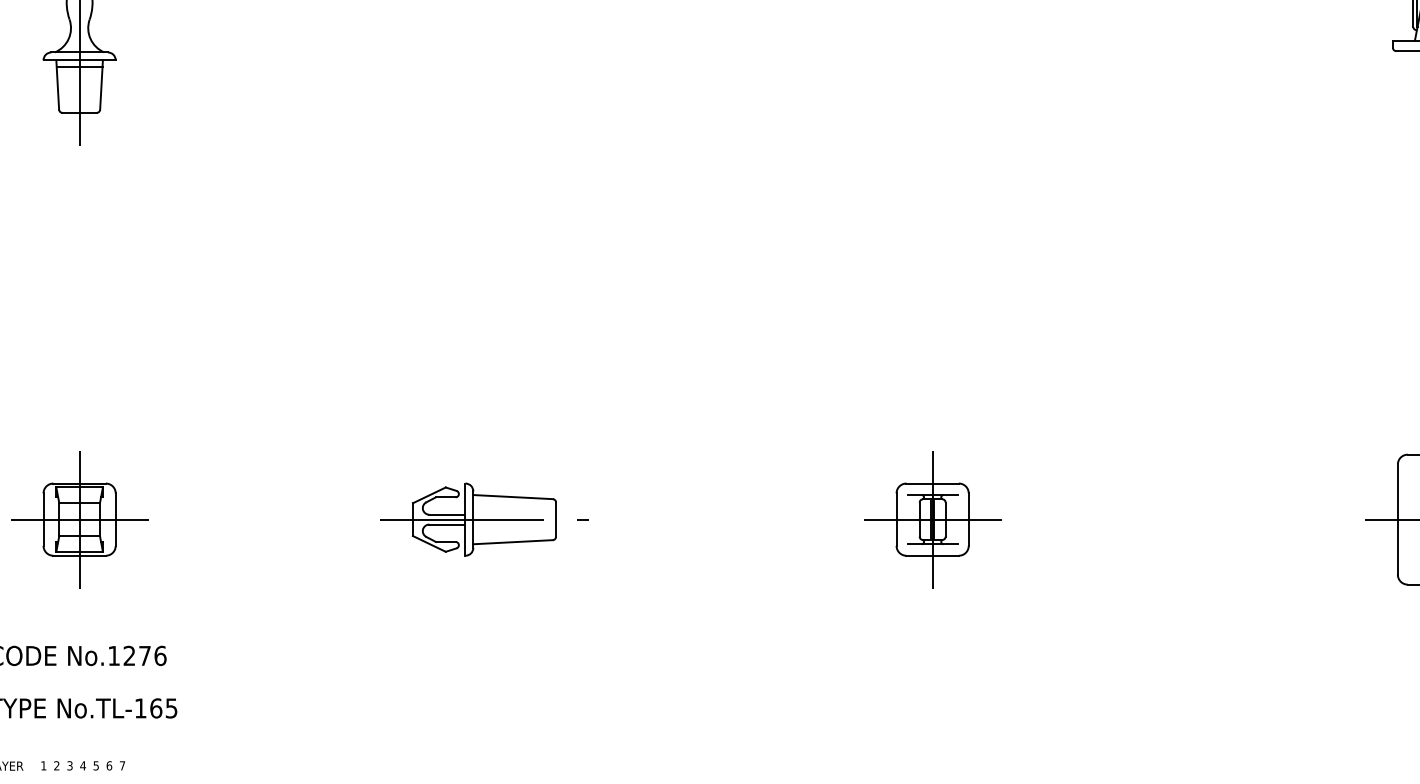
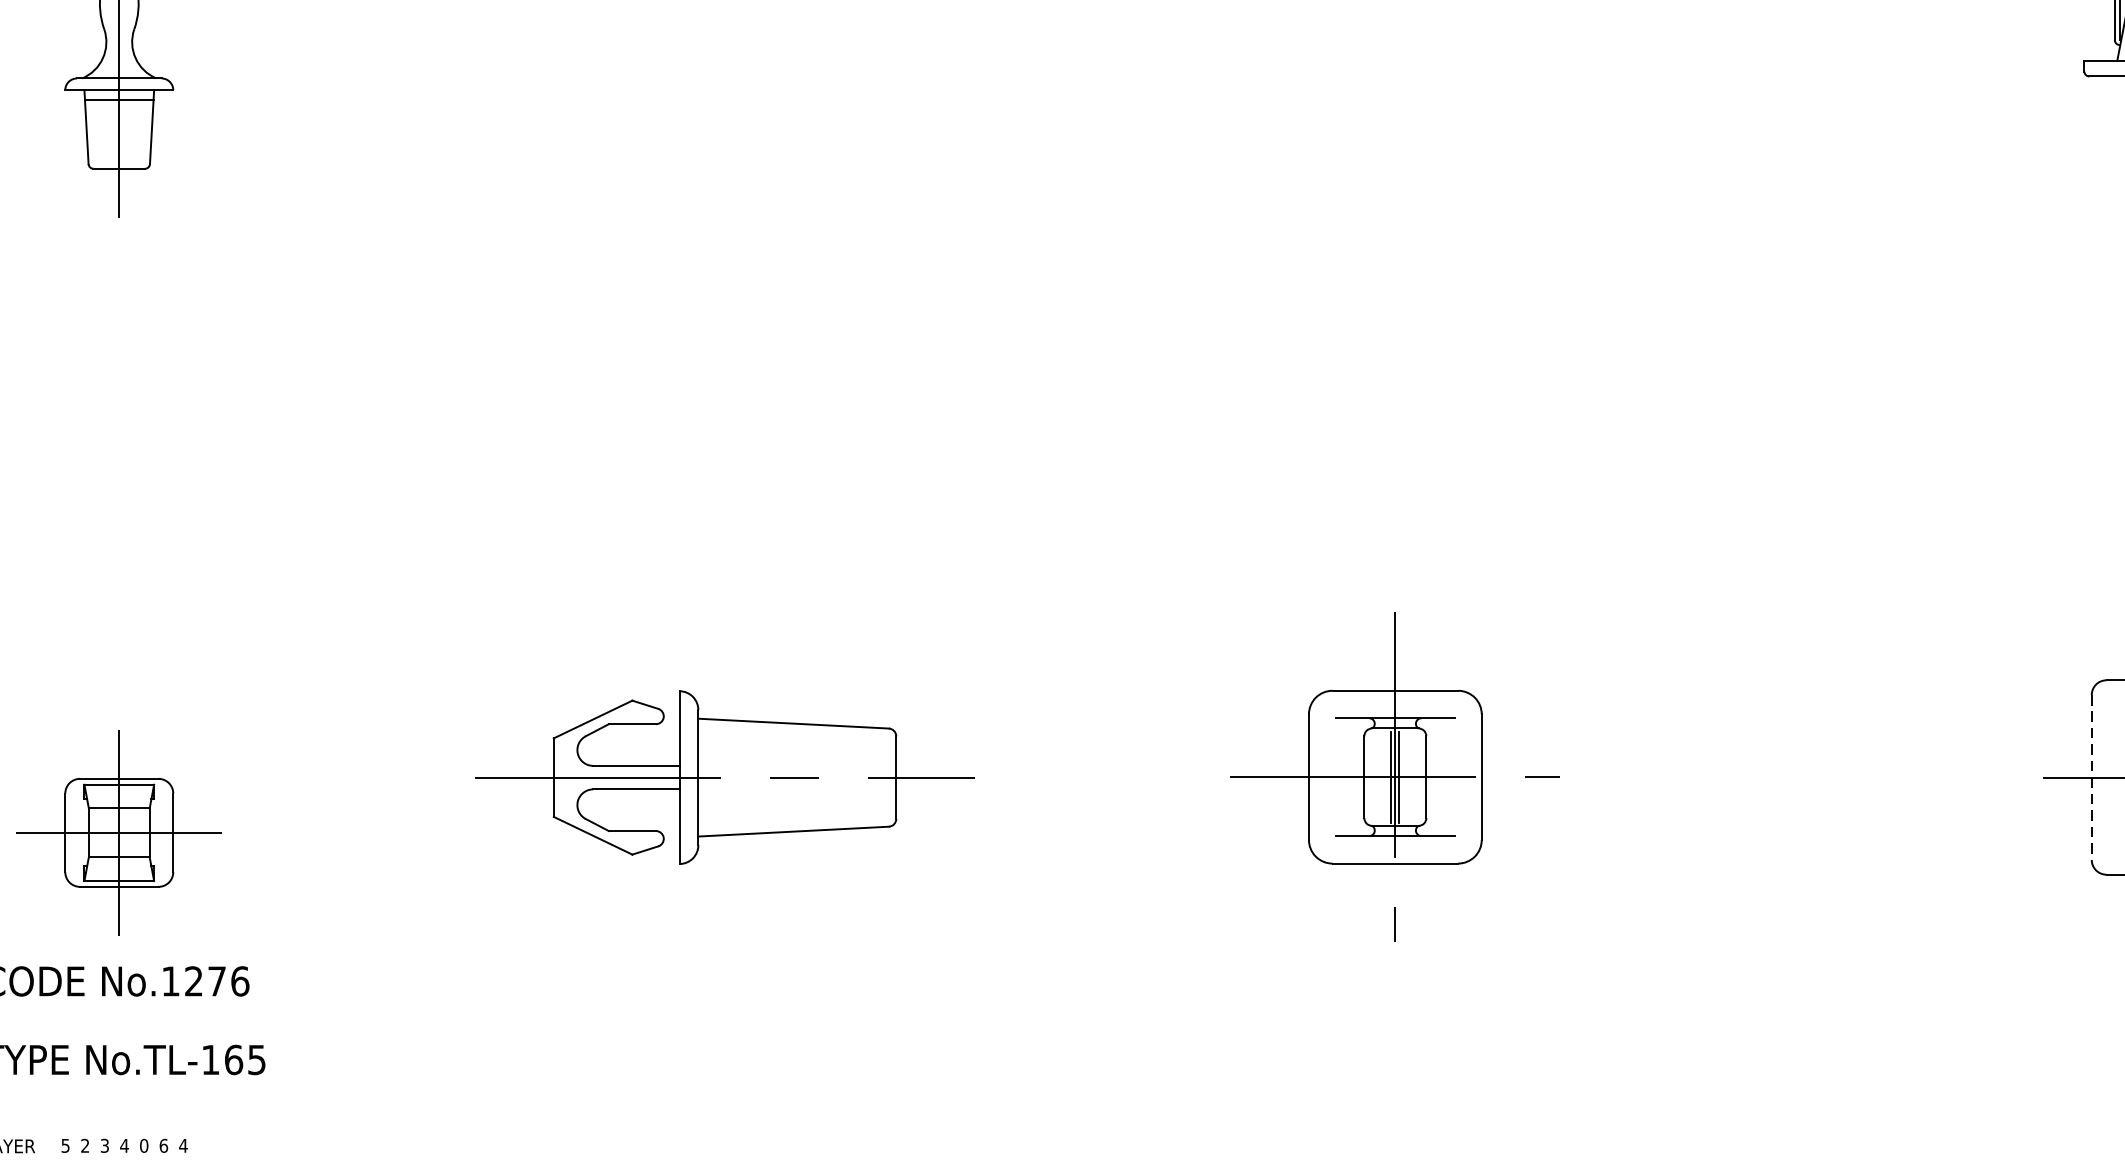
part: (79, 519) -> (119, 832), moved
part: (484, 519) -> (725, 777), size x1.6
part: (932, 519) -> (1395, 777), size x1.6
line: (1397, 520) -> (2091, 778), solid -> dashed
text: (43, 765) -> (65, 1145), 1 -> 5
text: (96, 765) -> (144, 1145), 5 -> 0
text: (122, 765) -> (183, 1145), 7 -> 4

